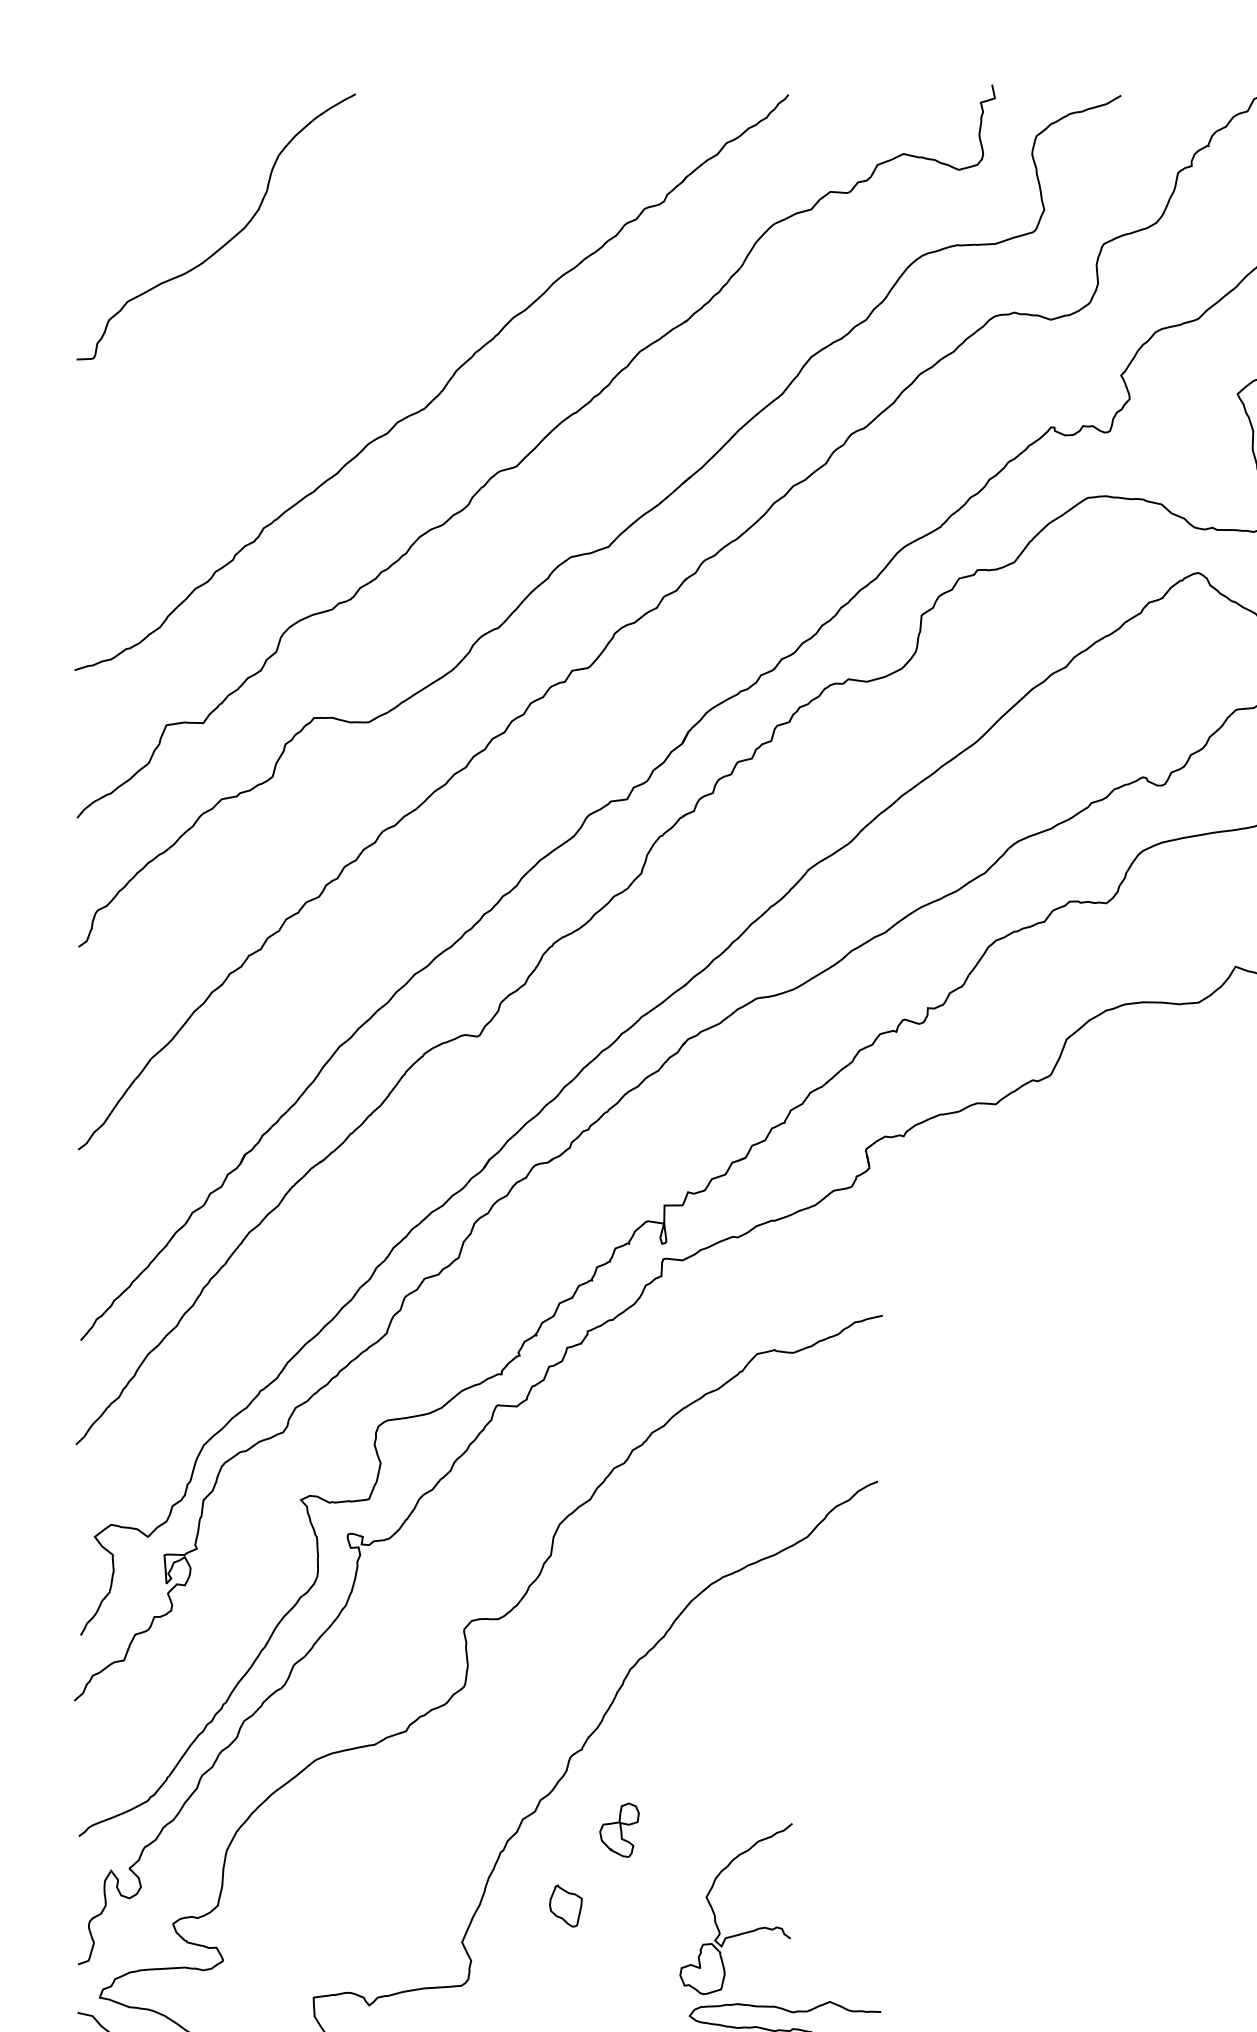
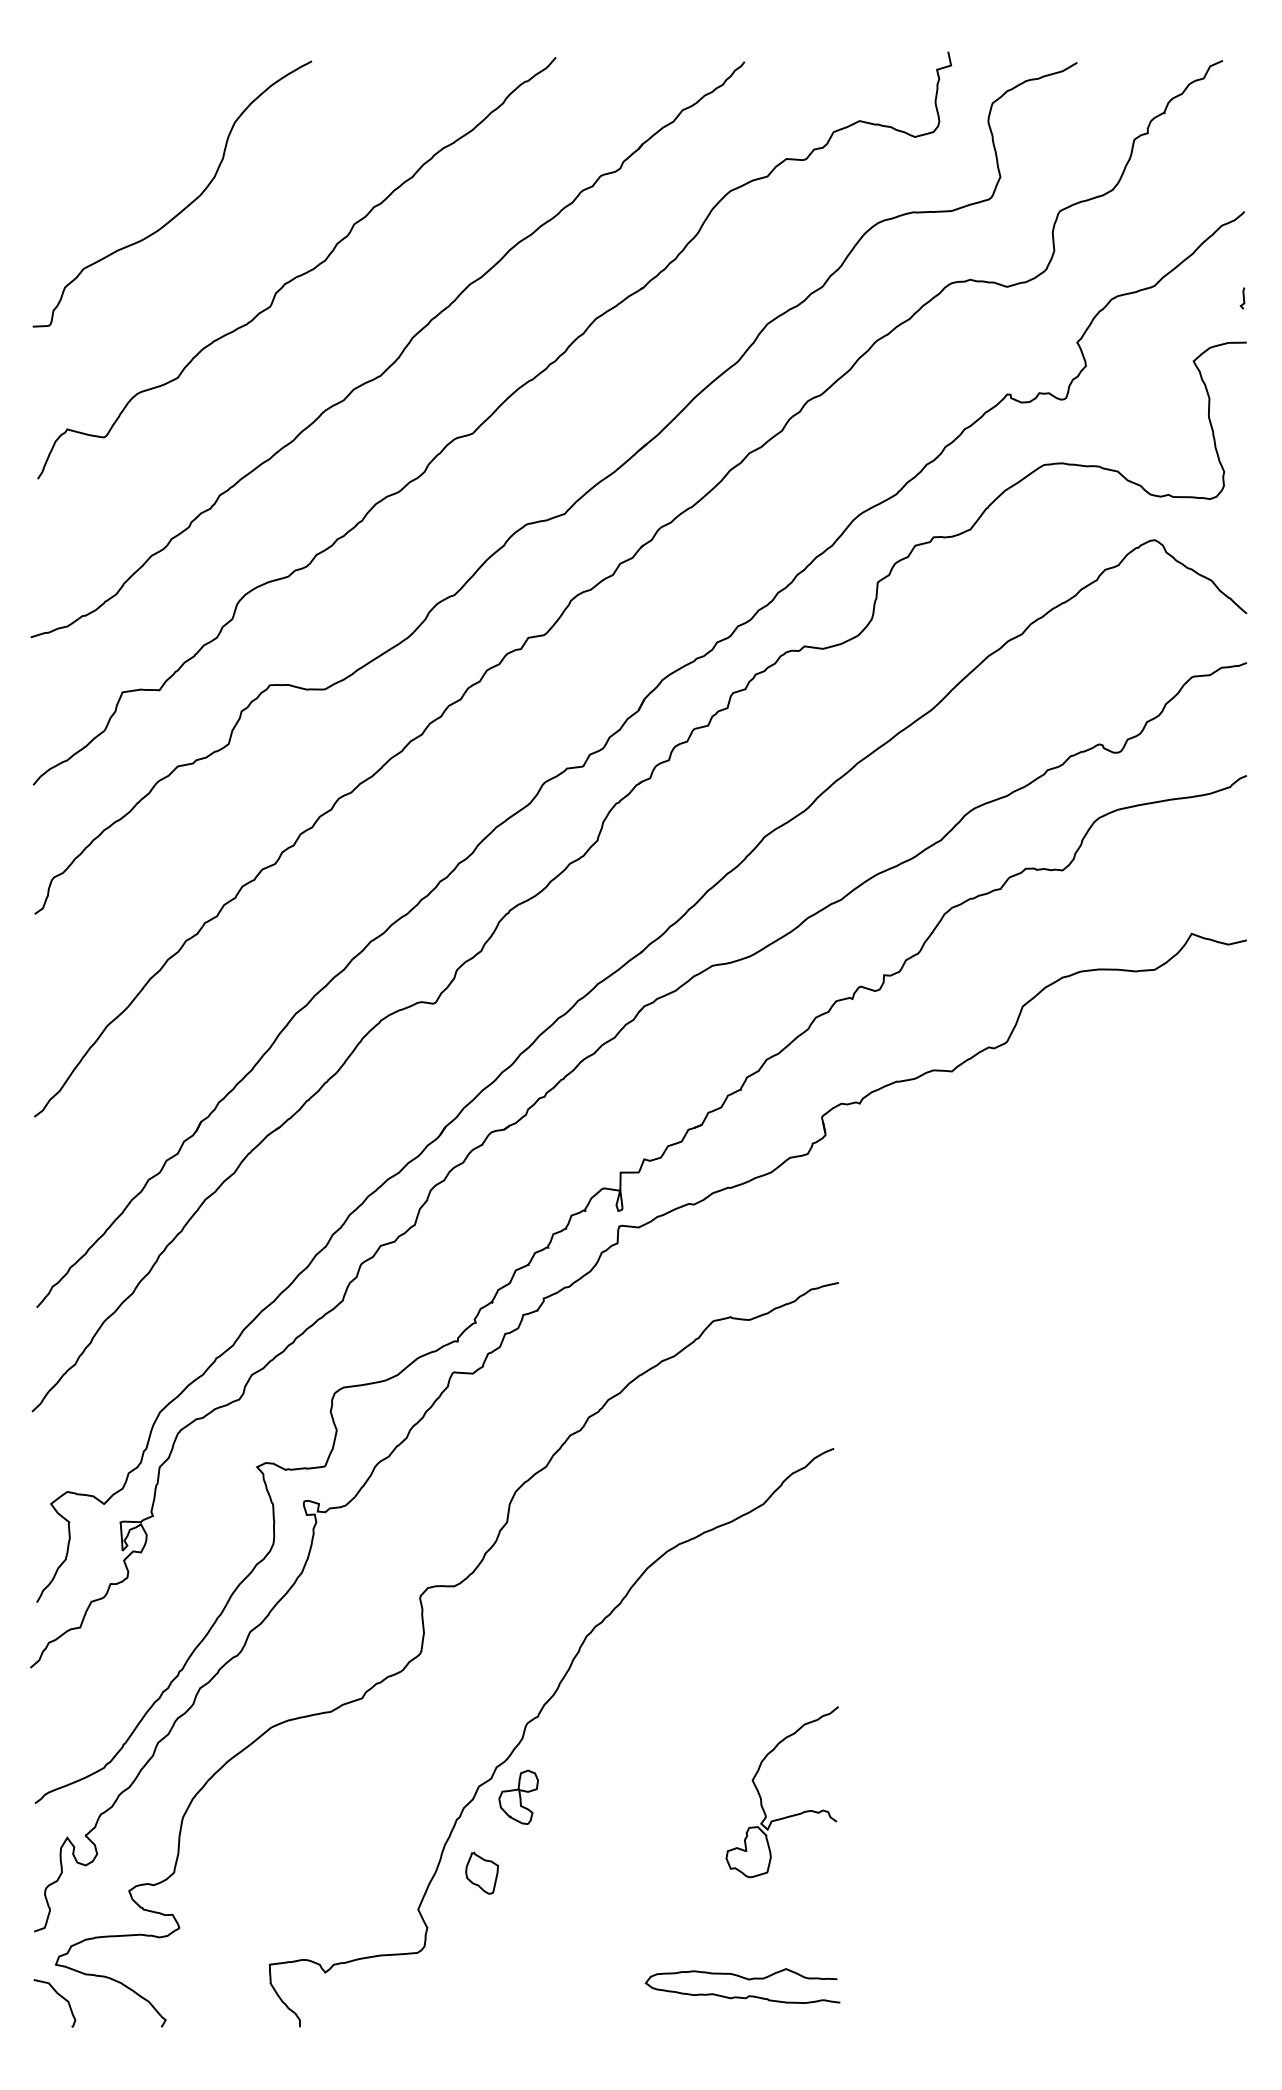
curve: (341, 308) -> (297, 275), added
part: (619, 1829) -> (518, 1796), moved
part: (565, 1905) -> (481, 1872), moved
part: (715, 1914) -> (761, 1797), moved

